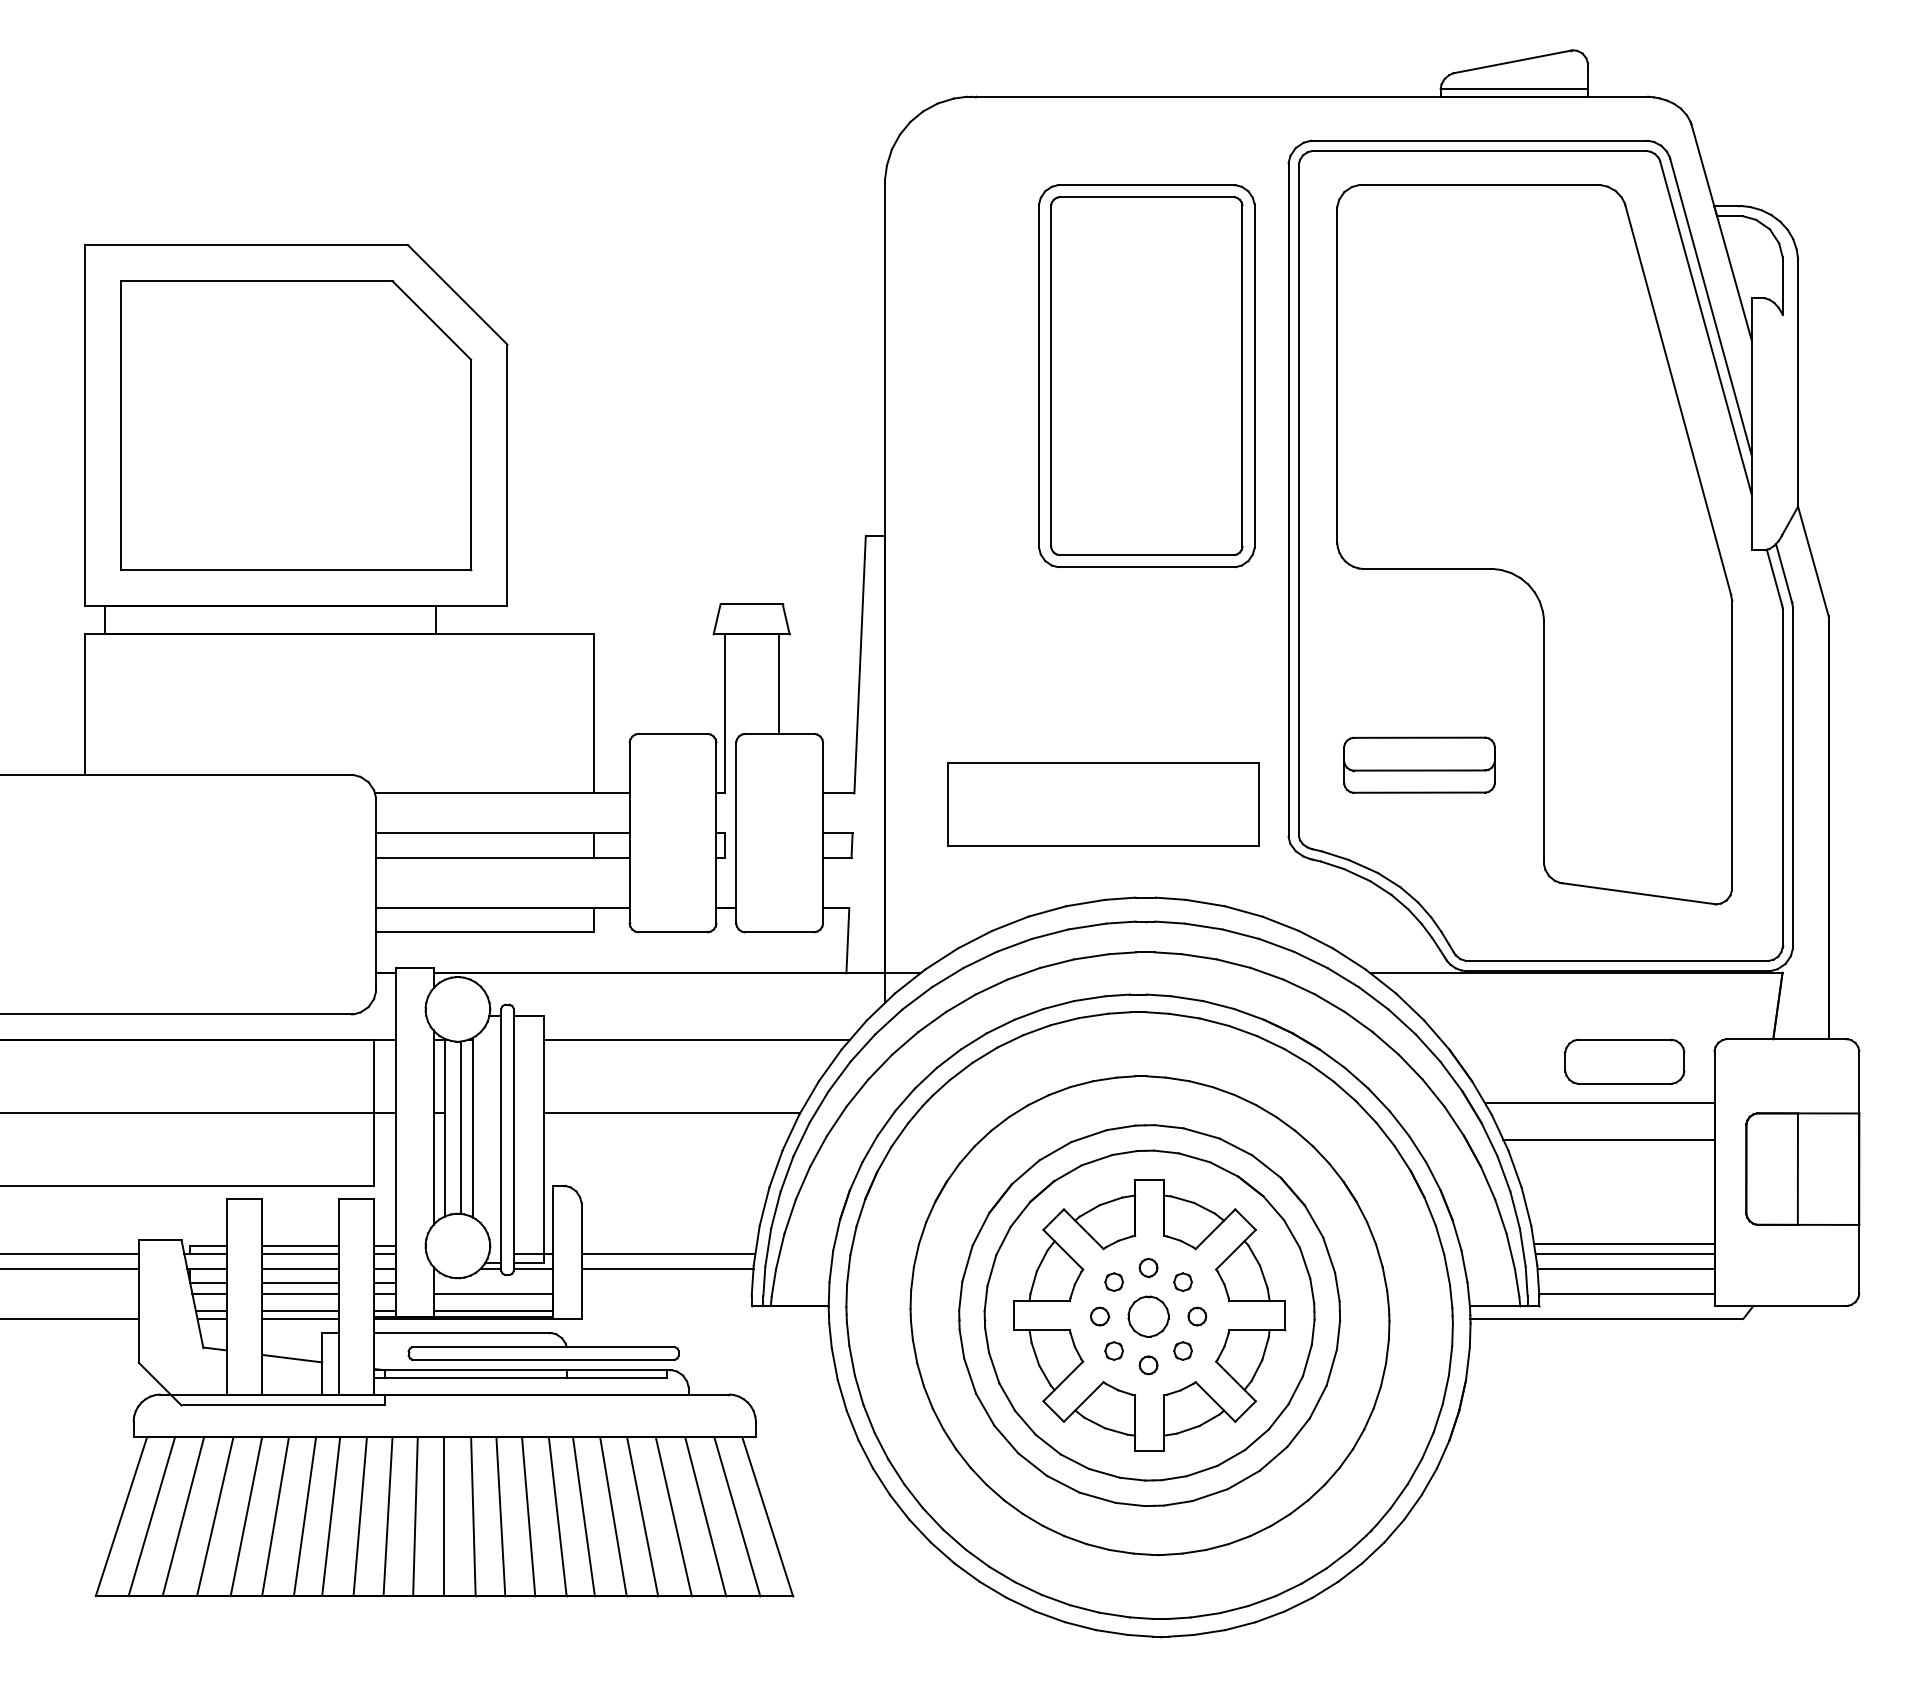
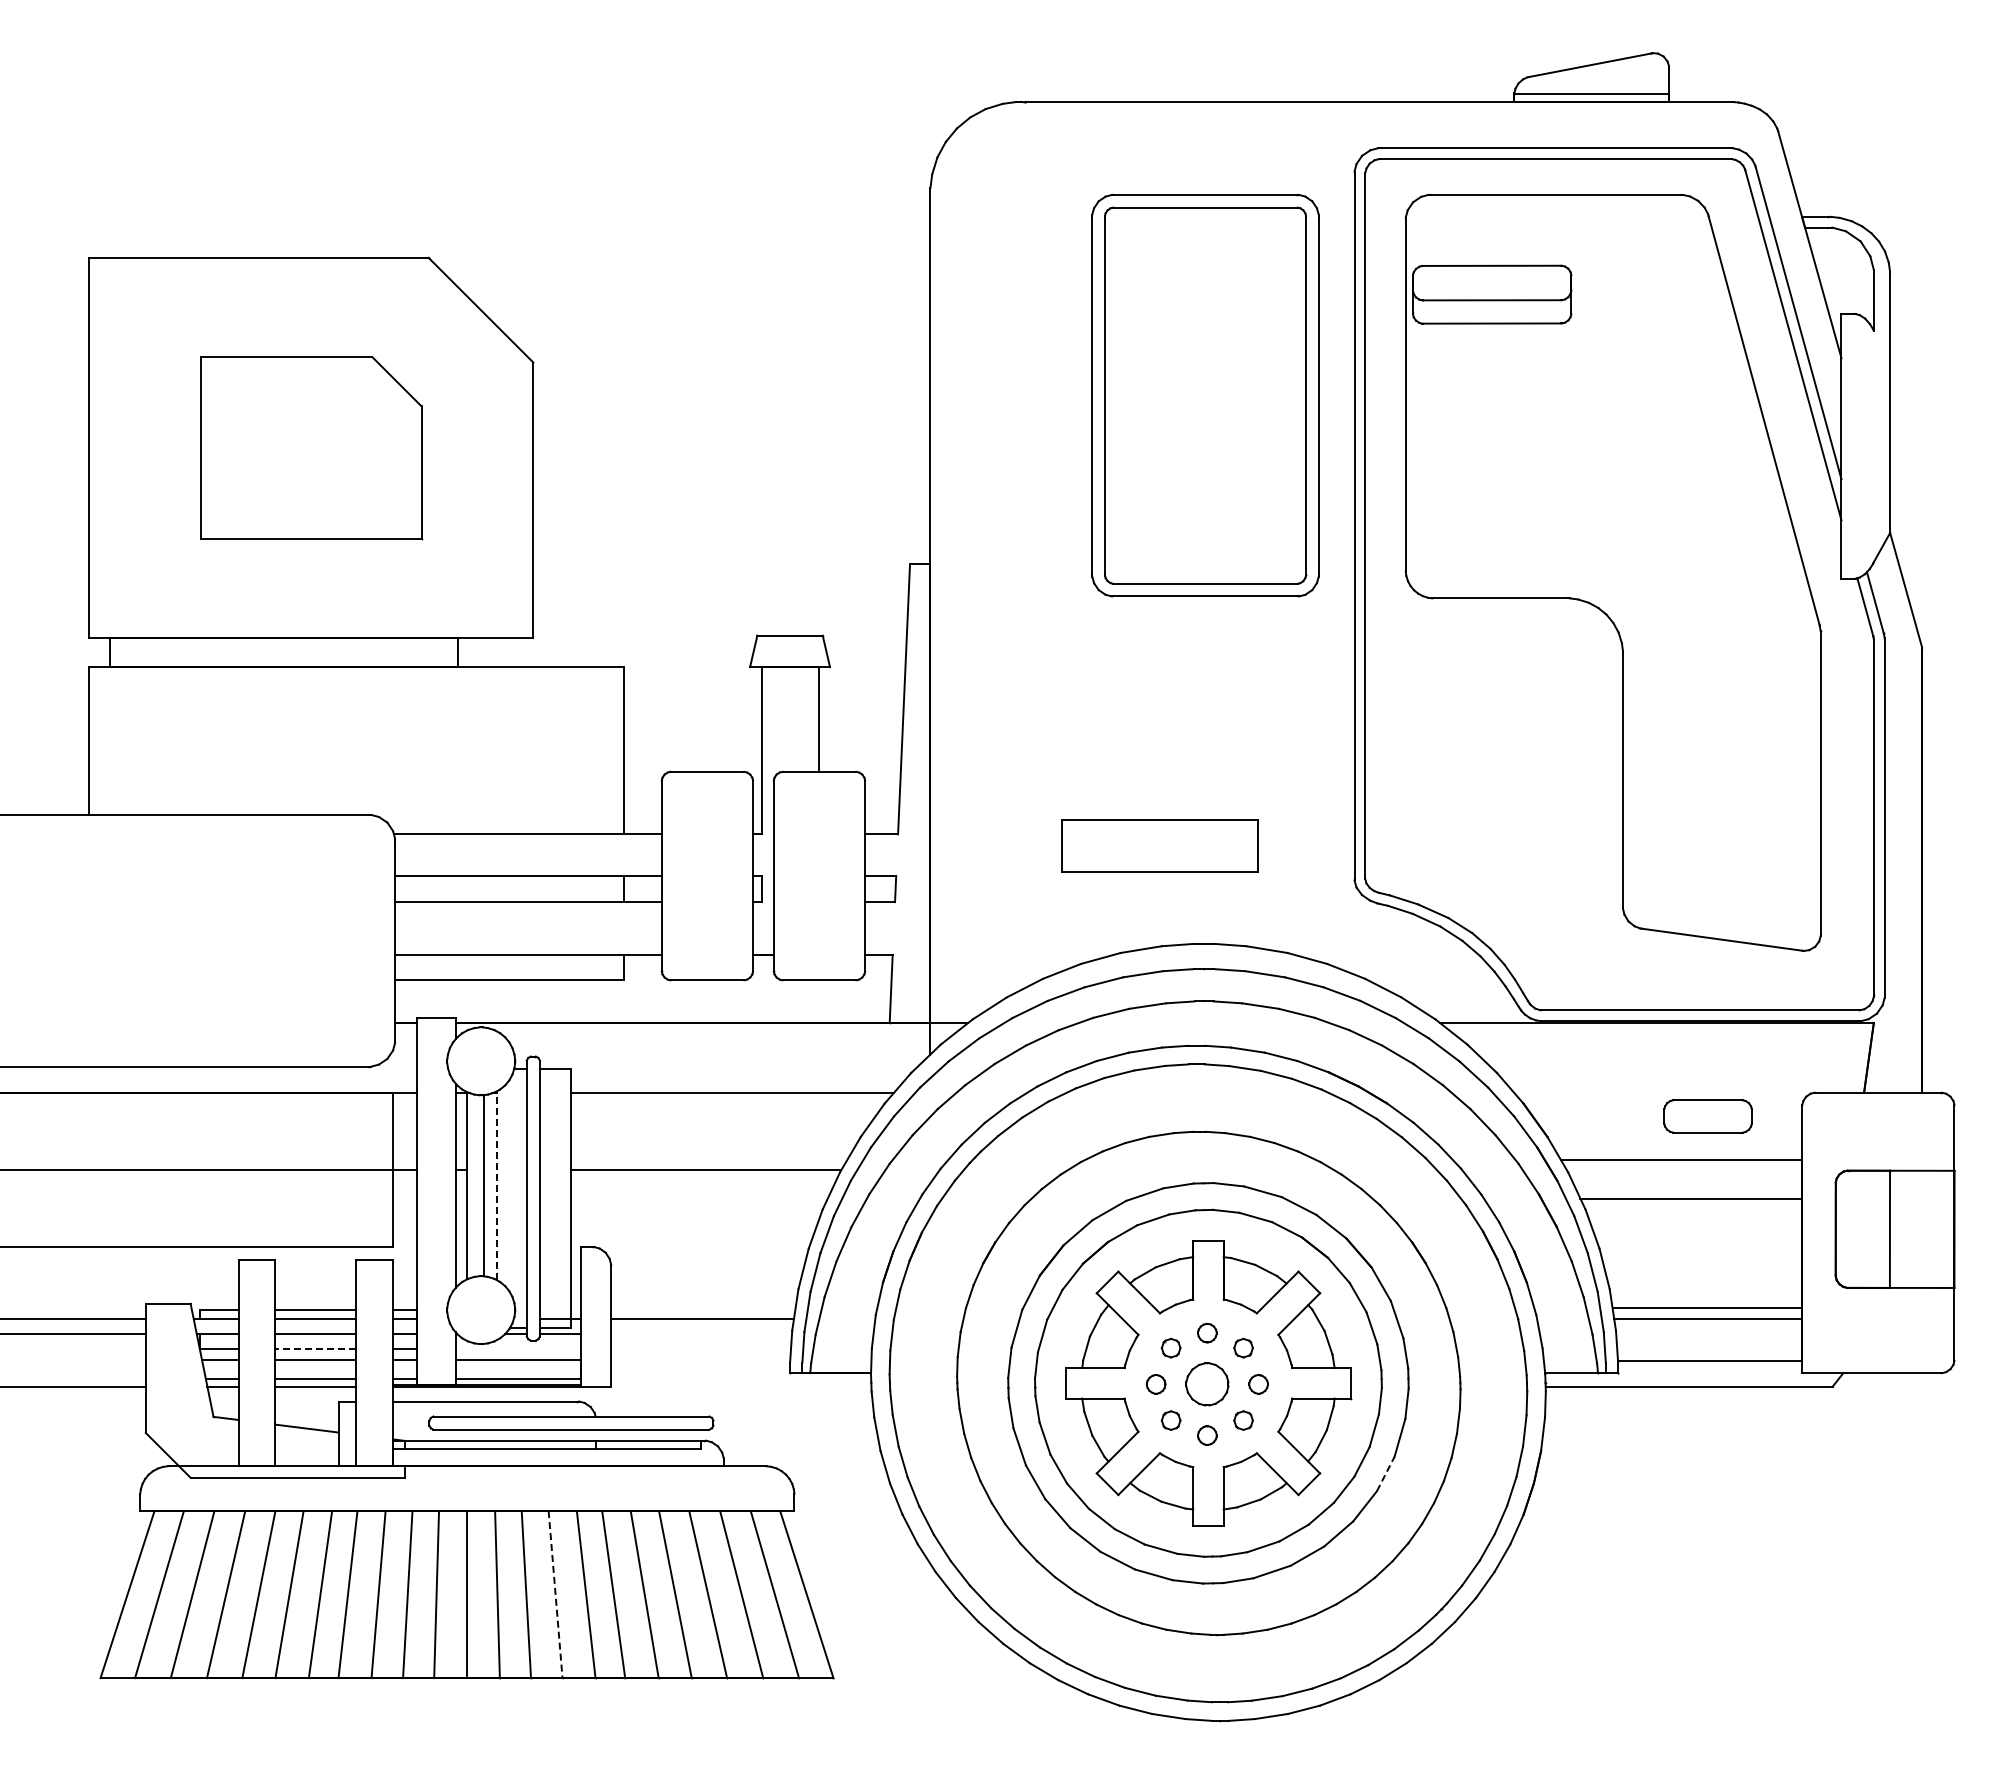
part: (296, 426) -> (311, 448), size x0.6
part: (1419, 765) -> (1492, 294), moved
part: (1103, 804) -> (1159, 845), size x0.6
part: (1624, 1061) -> (1707, 1116), size x0.7
line: (473, 1127) -> (497, 1185), solid -> dashed
line: (667, 1269) -> (701, 1334), removed
line: (1626, 1269) -> (1709, 1334), removed
line: (300, 1283) -> (315, 1349), solid -> dashed
line: (1318, 1401) -> (1385, 1473), solid -> dashed
line: (528, 1516) -> (555, 1594), solid -> dashed

